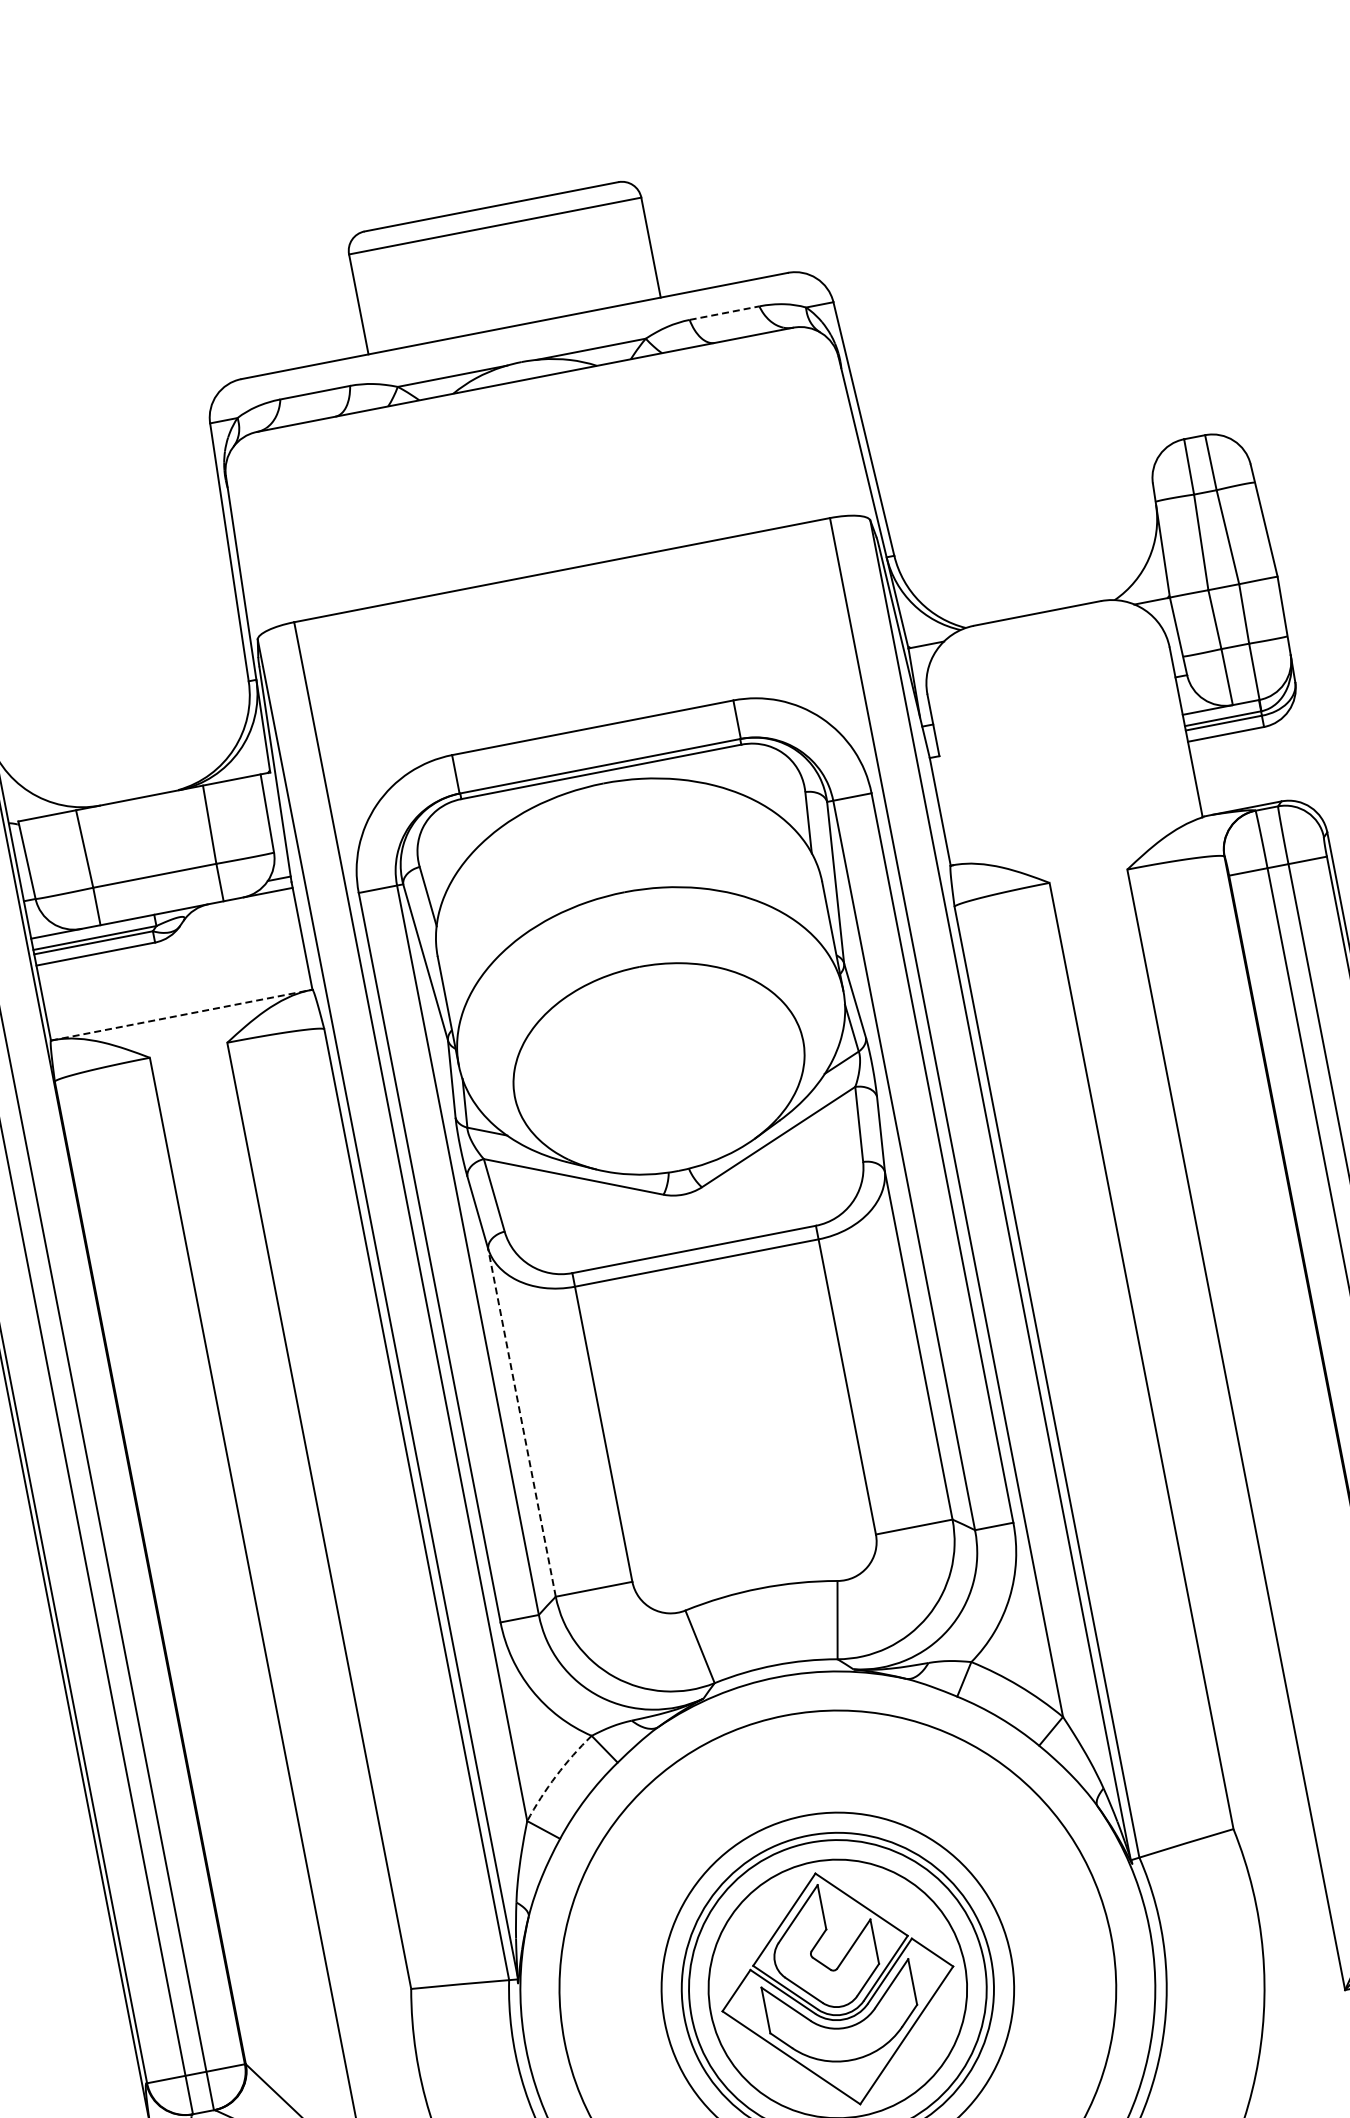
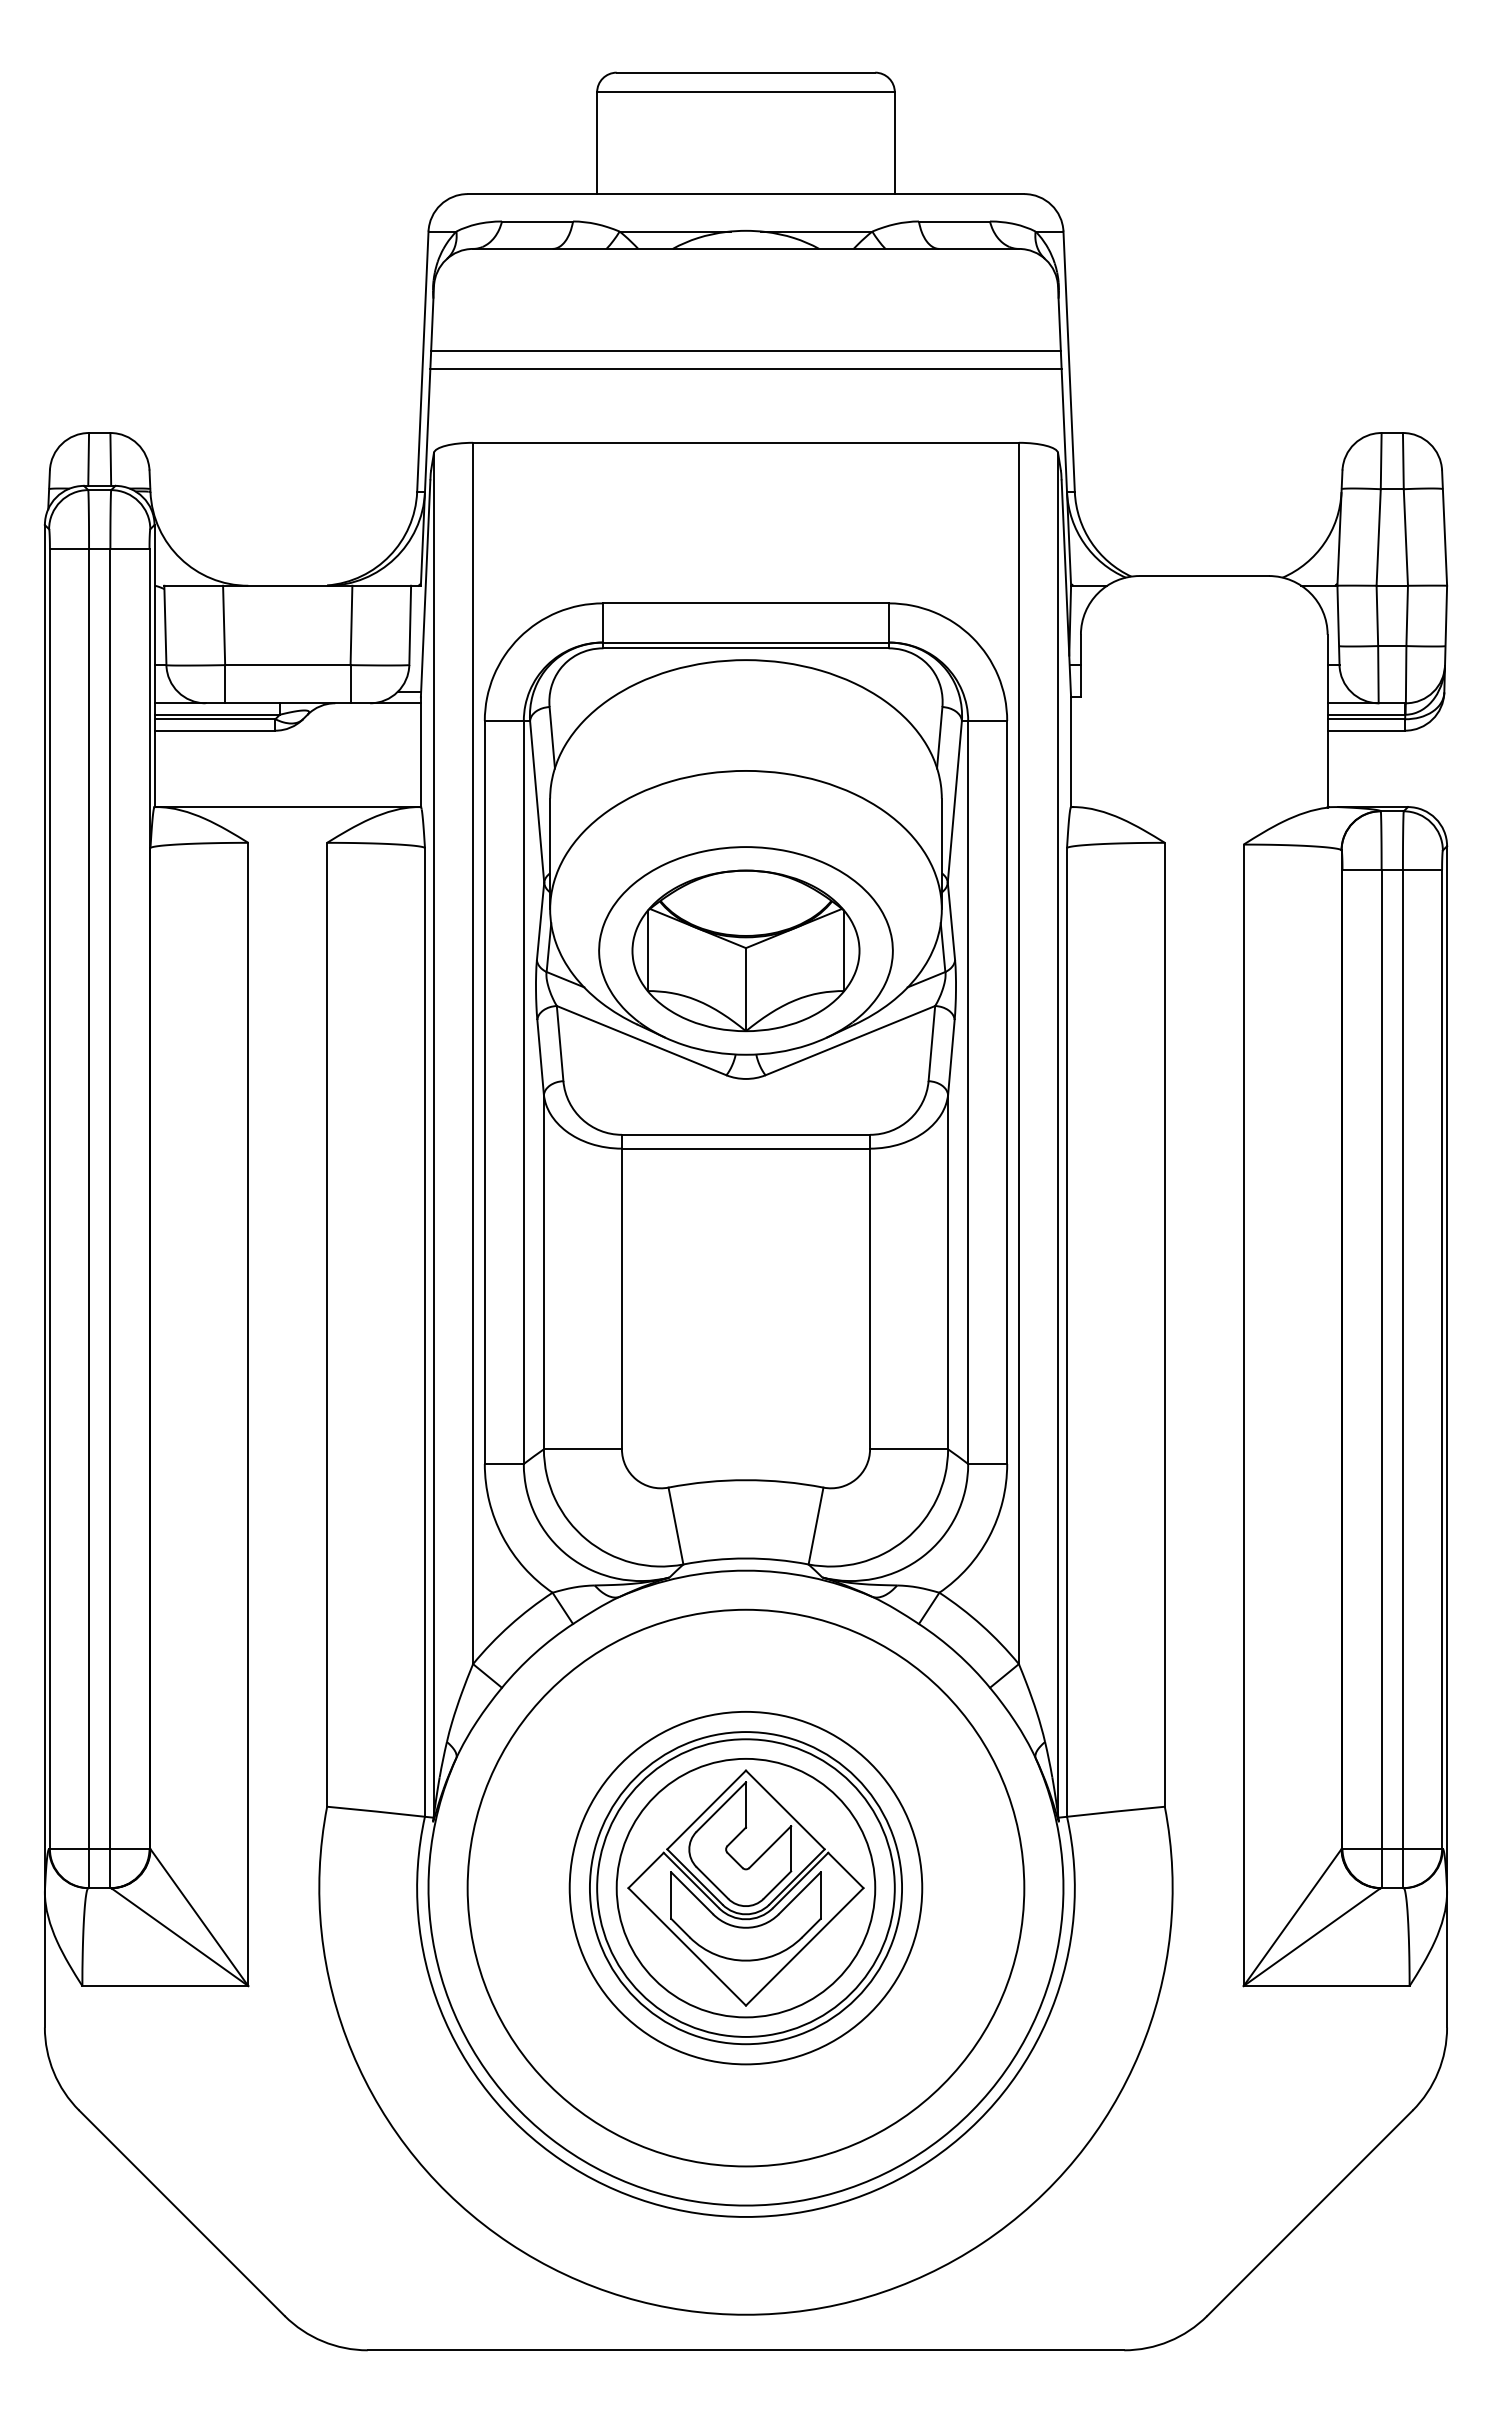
line: (724, 313) -> (954, 221), dashed -> solid
line: (544, 480) -> (745, 351), added
line: (547, 497) -> (745, 368), added
line: (182, 1015) -> (288, 807), dashed -> solid
part: (658, 1068) -> (745, 950), added
line: (521, 1422) -> (543, 1271), dashed -> solid
arc: (556, 1776) -> (510, 1625), dashed -> solid

